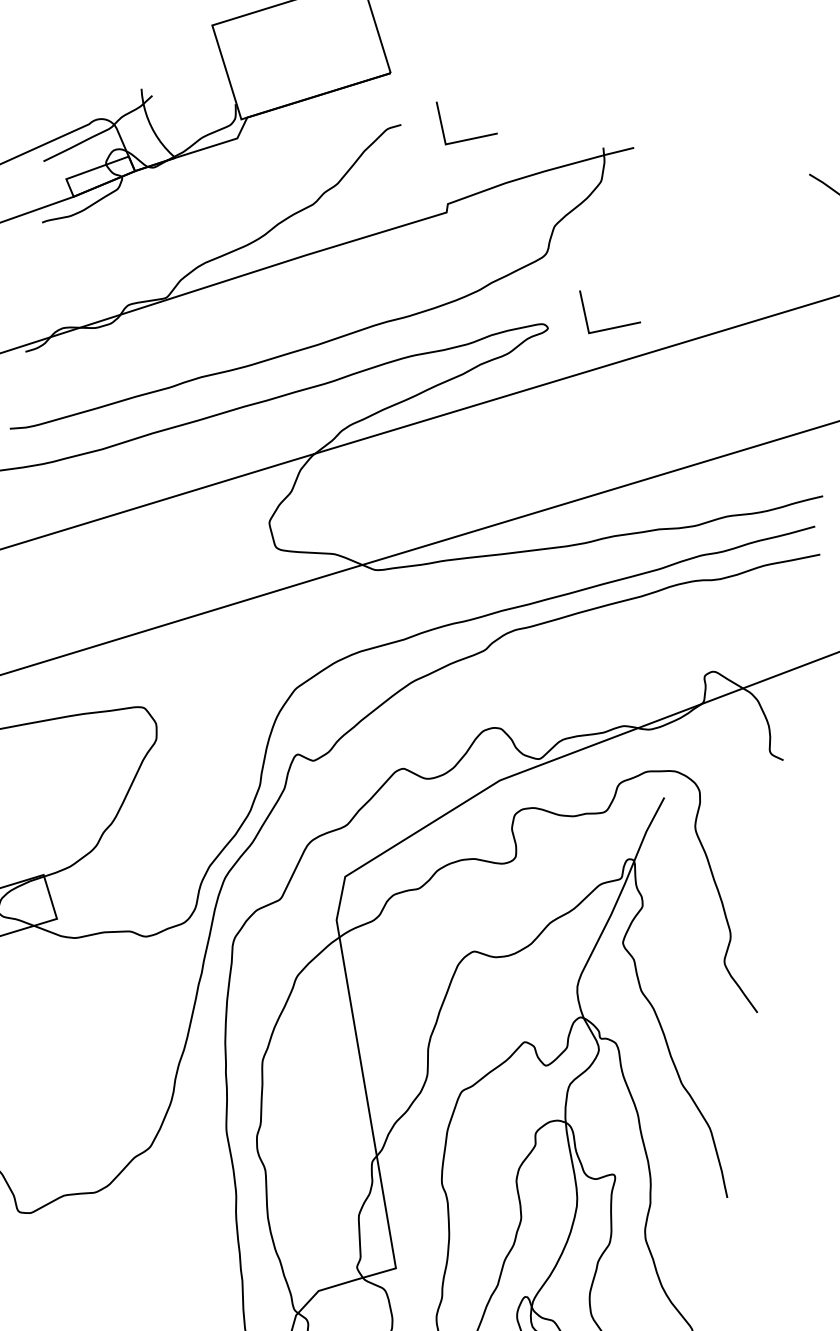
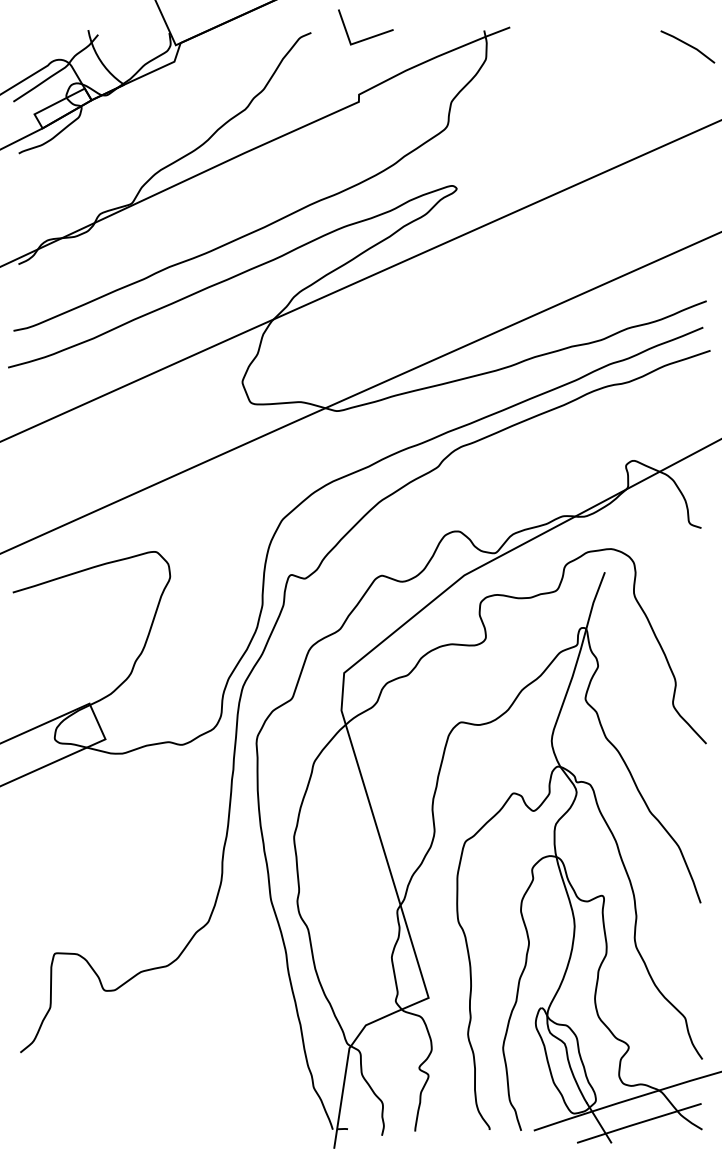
line: (609, 327) -> (508, 181), removed

